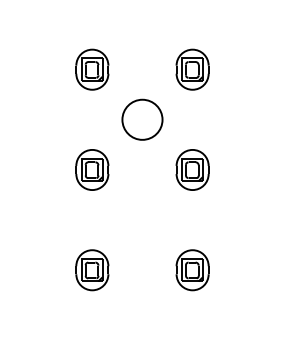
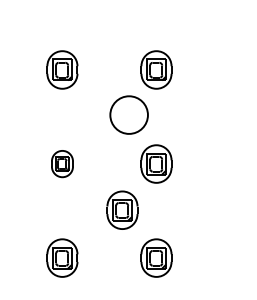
part: (142, 119) -> (129, 114), moved
part: (92, 169) -> (62, 163), size x0.7
part: (156, 219) -> (122, 210), added

